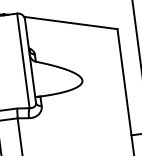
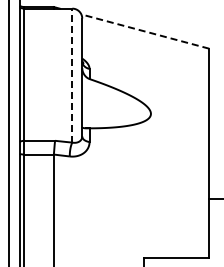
line: (70, 23) -> (144, 31), solid -> dashed
line: (23, 60) -> (72, 75), solid -> dashed

